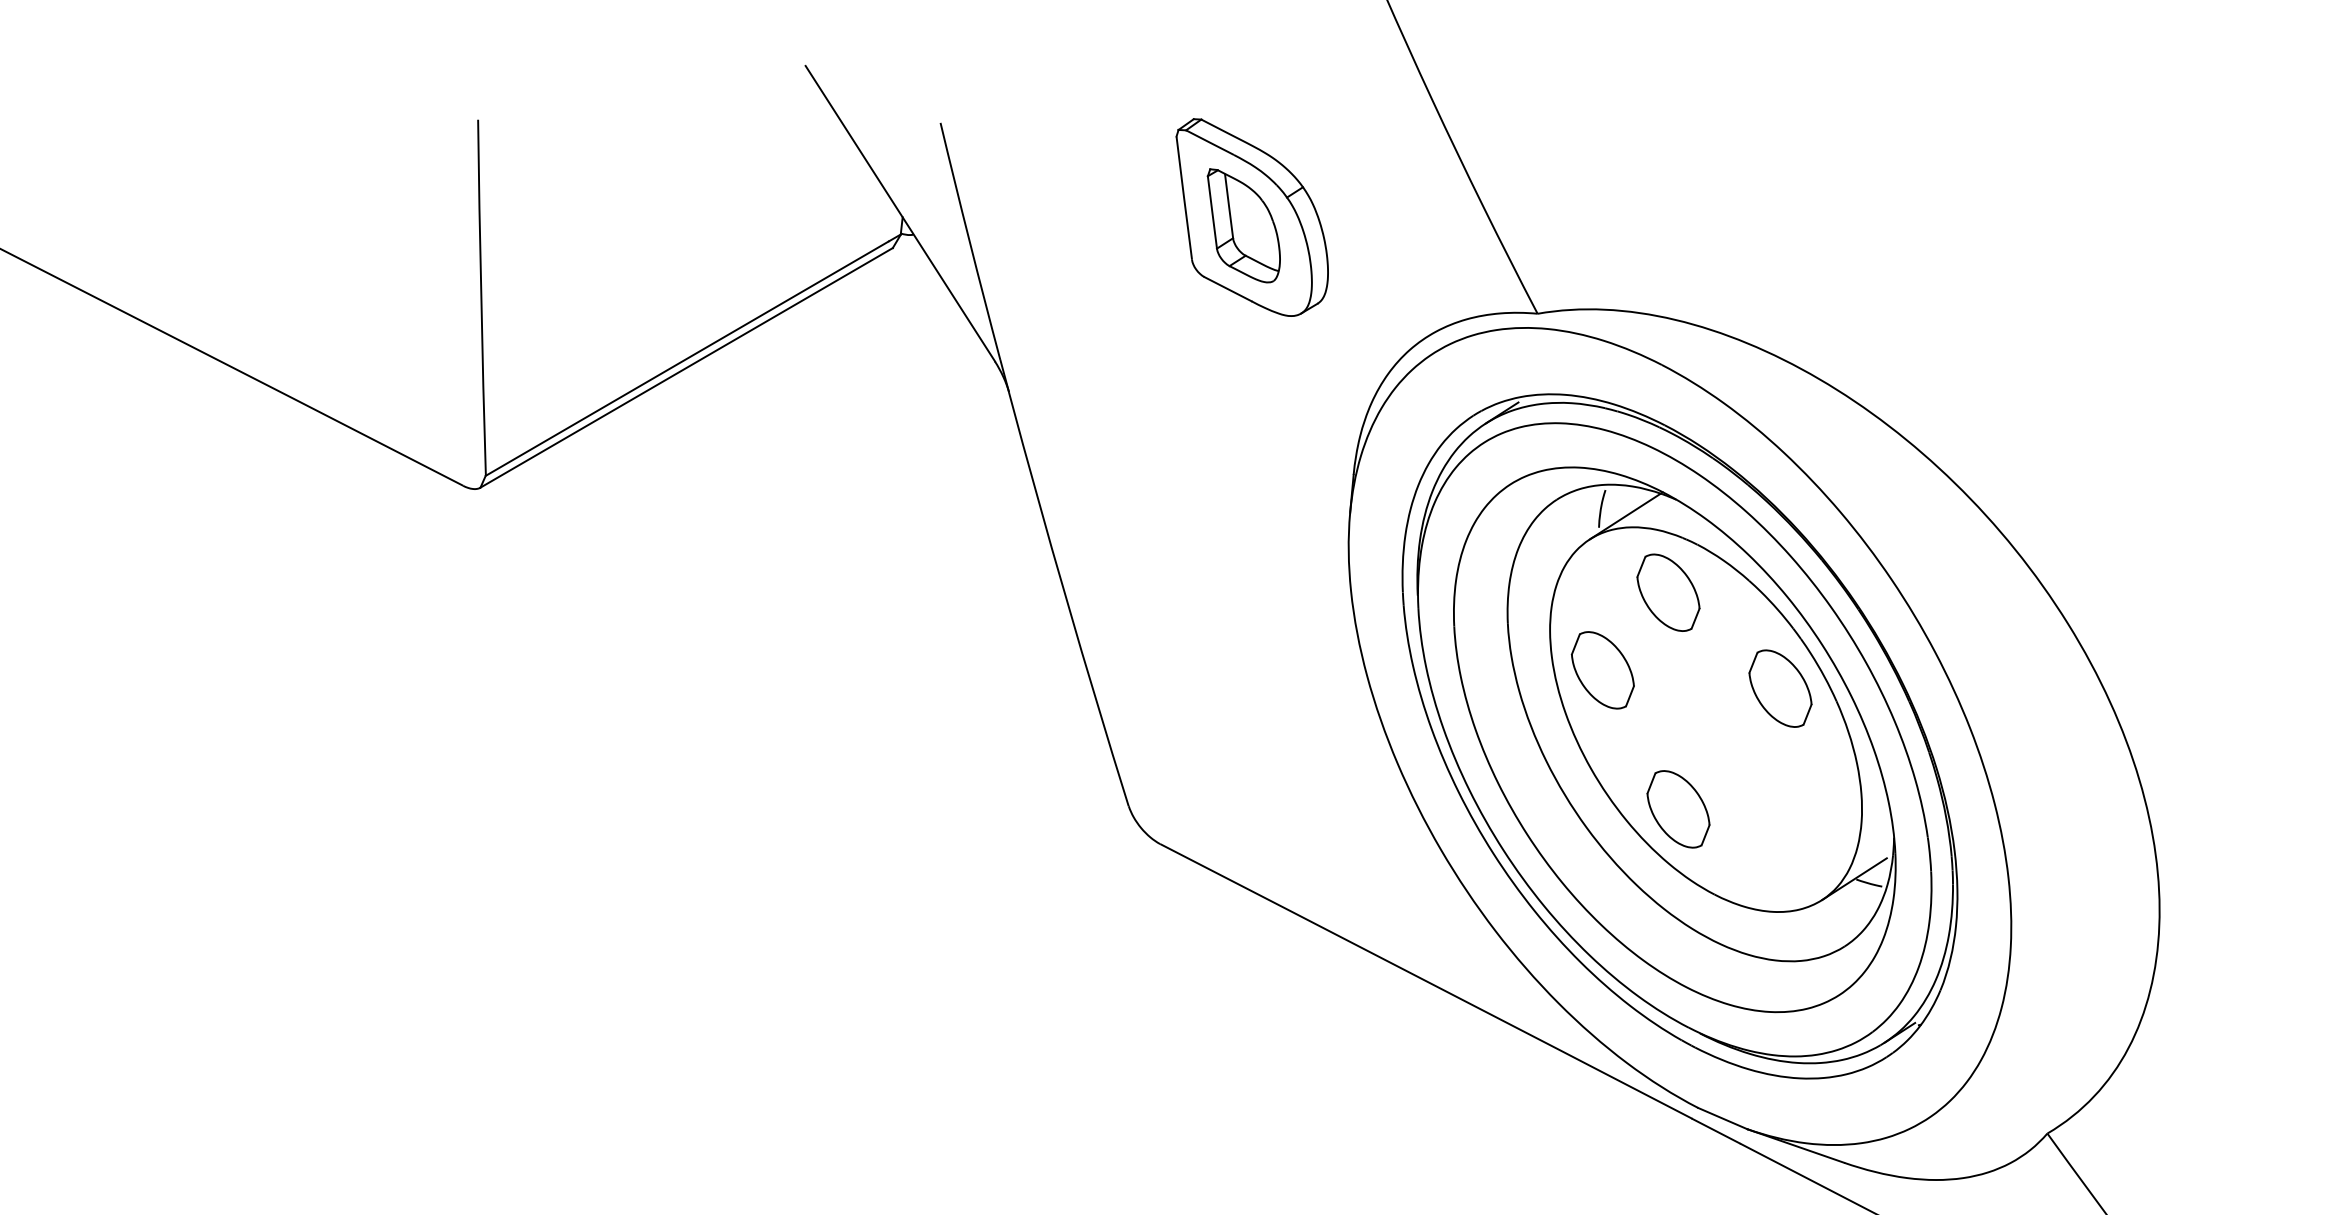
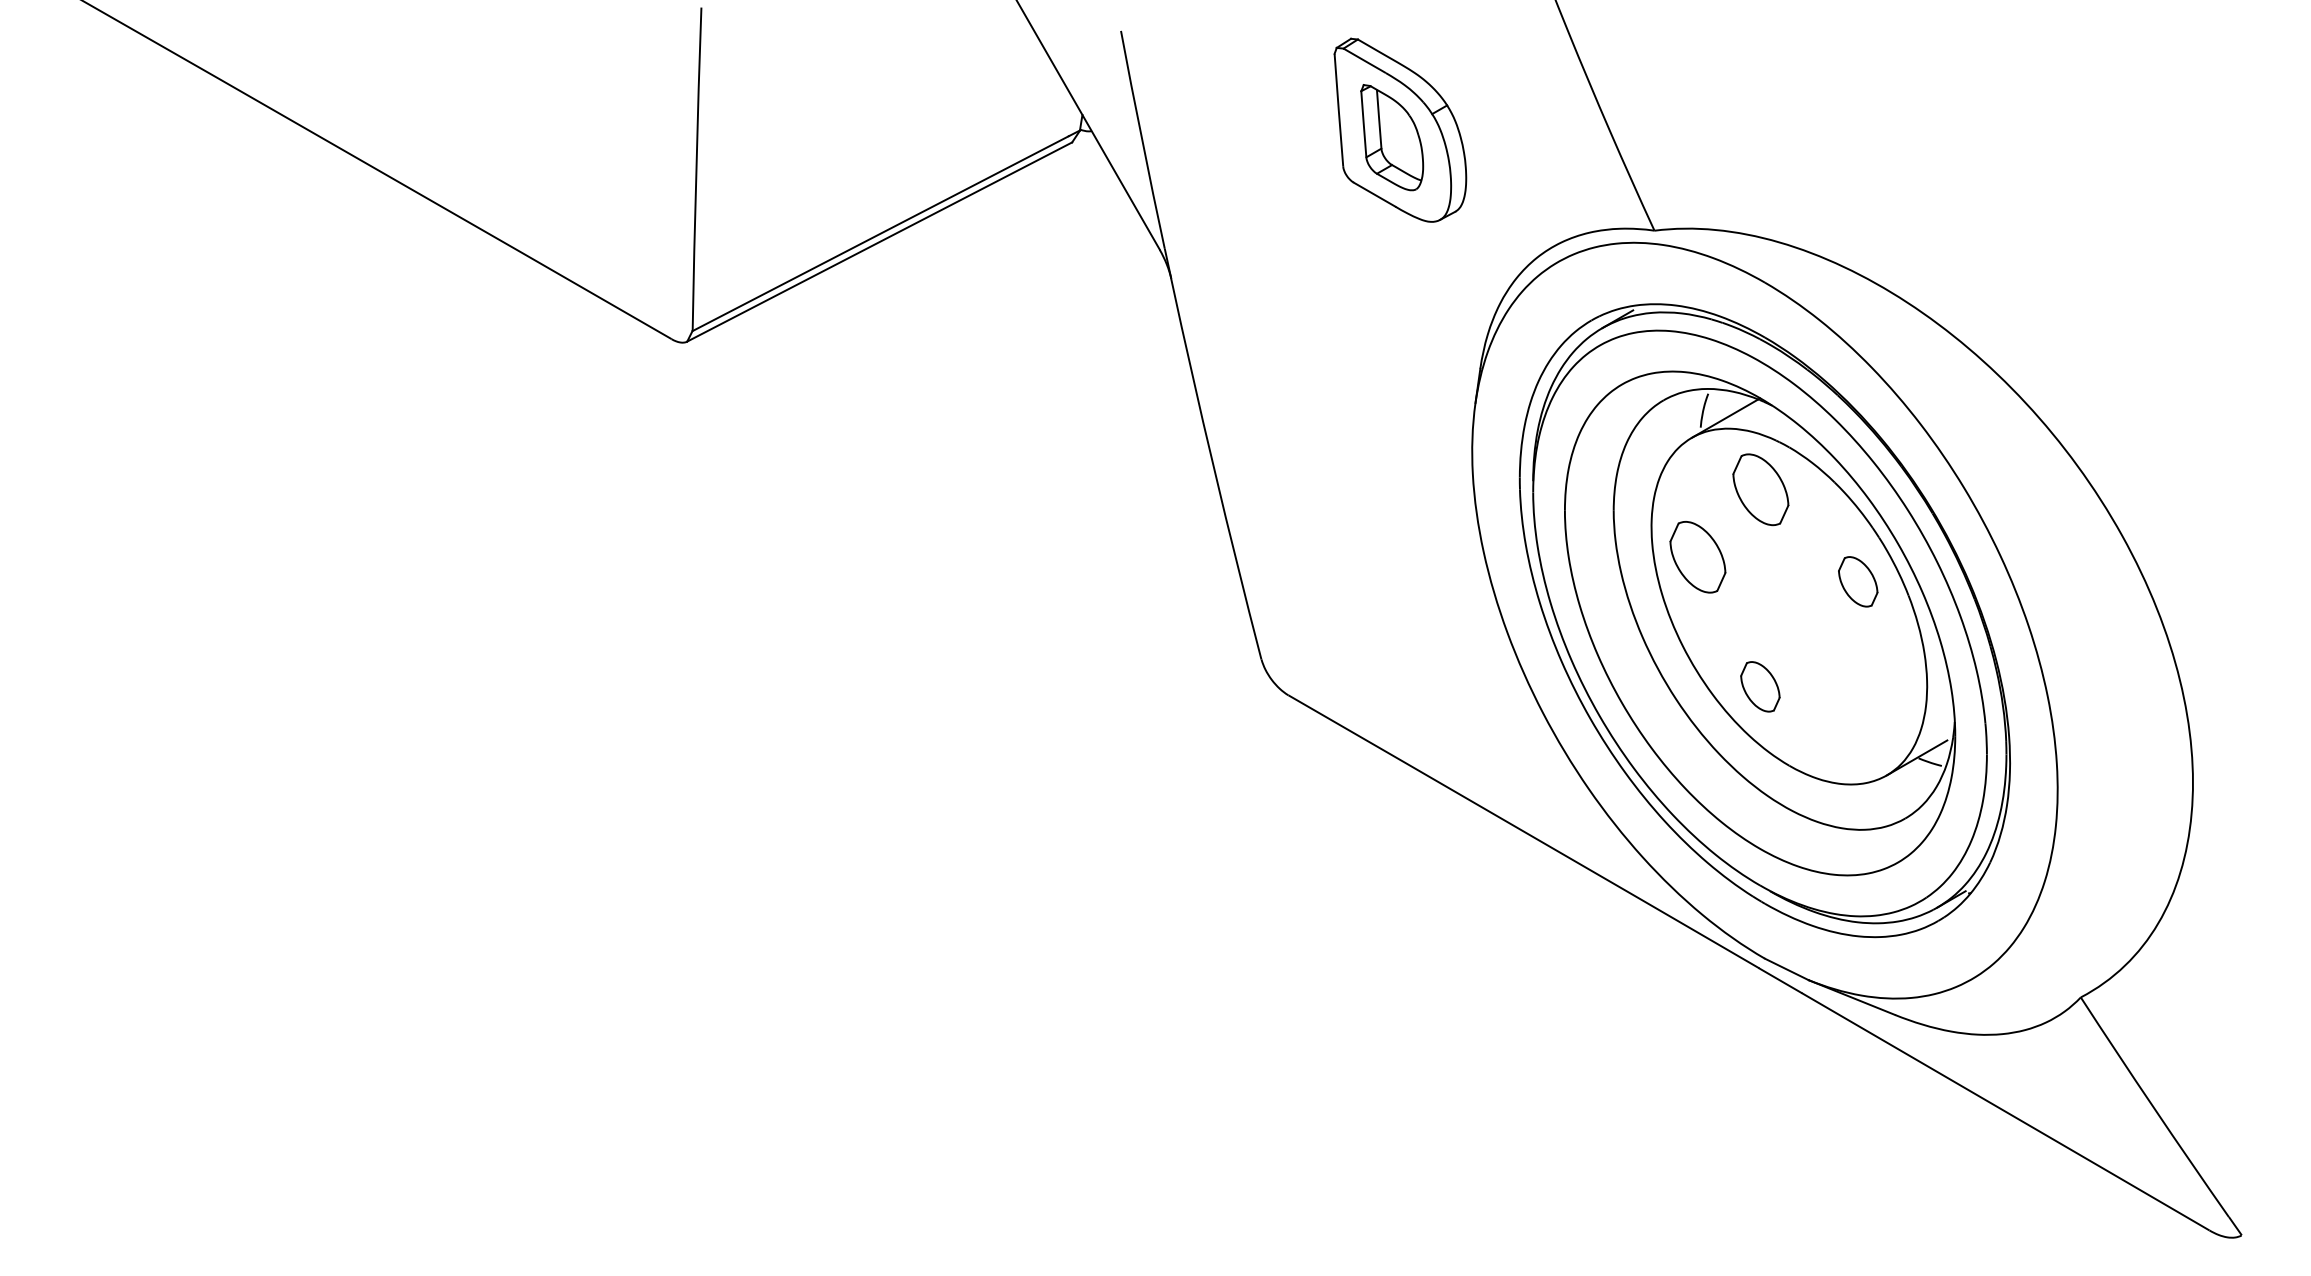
part: (1779, 688) -> (1857, 581), size x0.7
part: (1678, 809) -> (1760, 686), size x0.7

